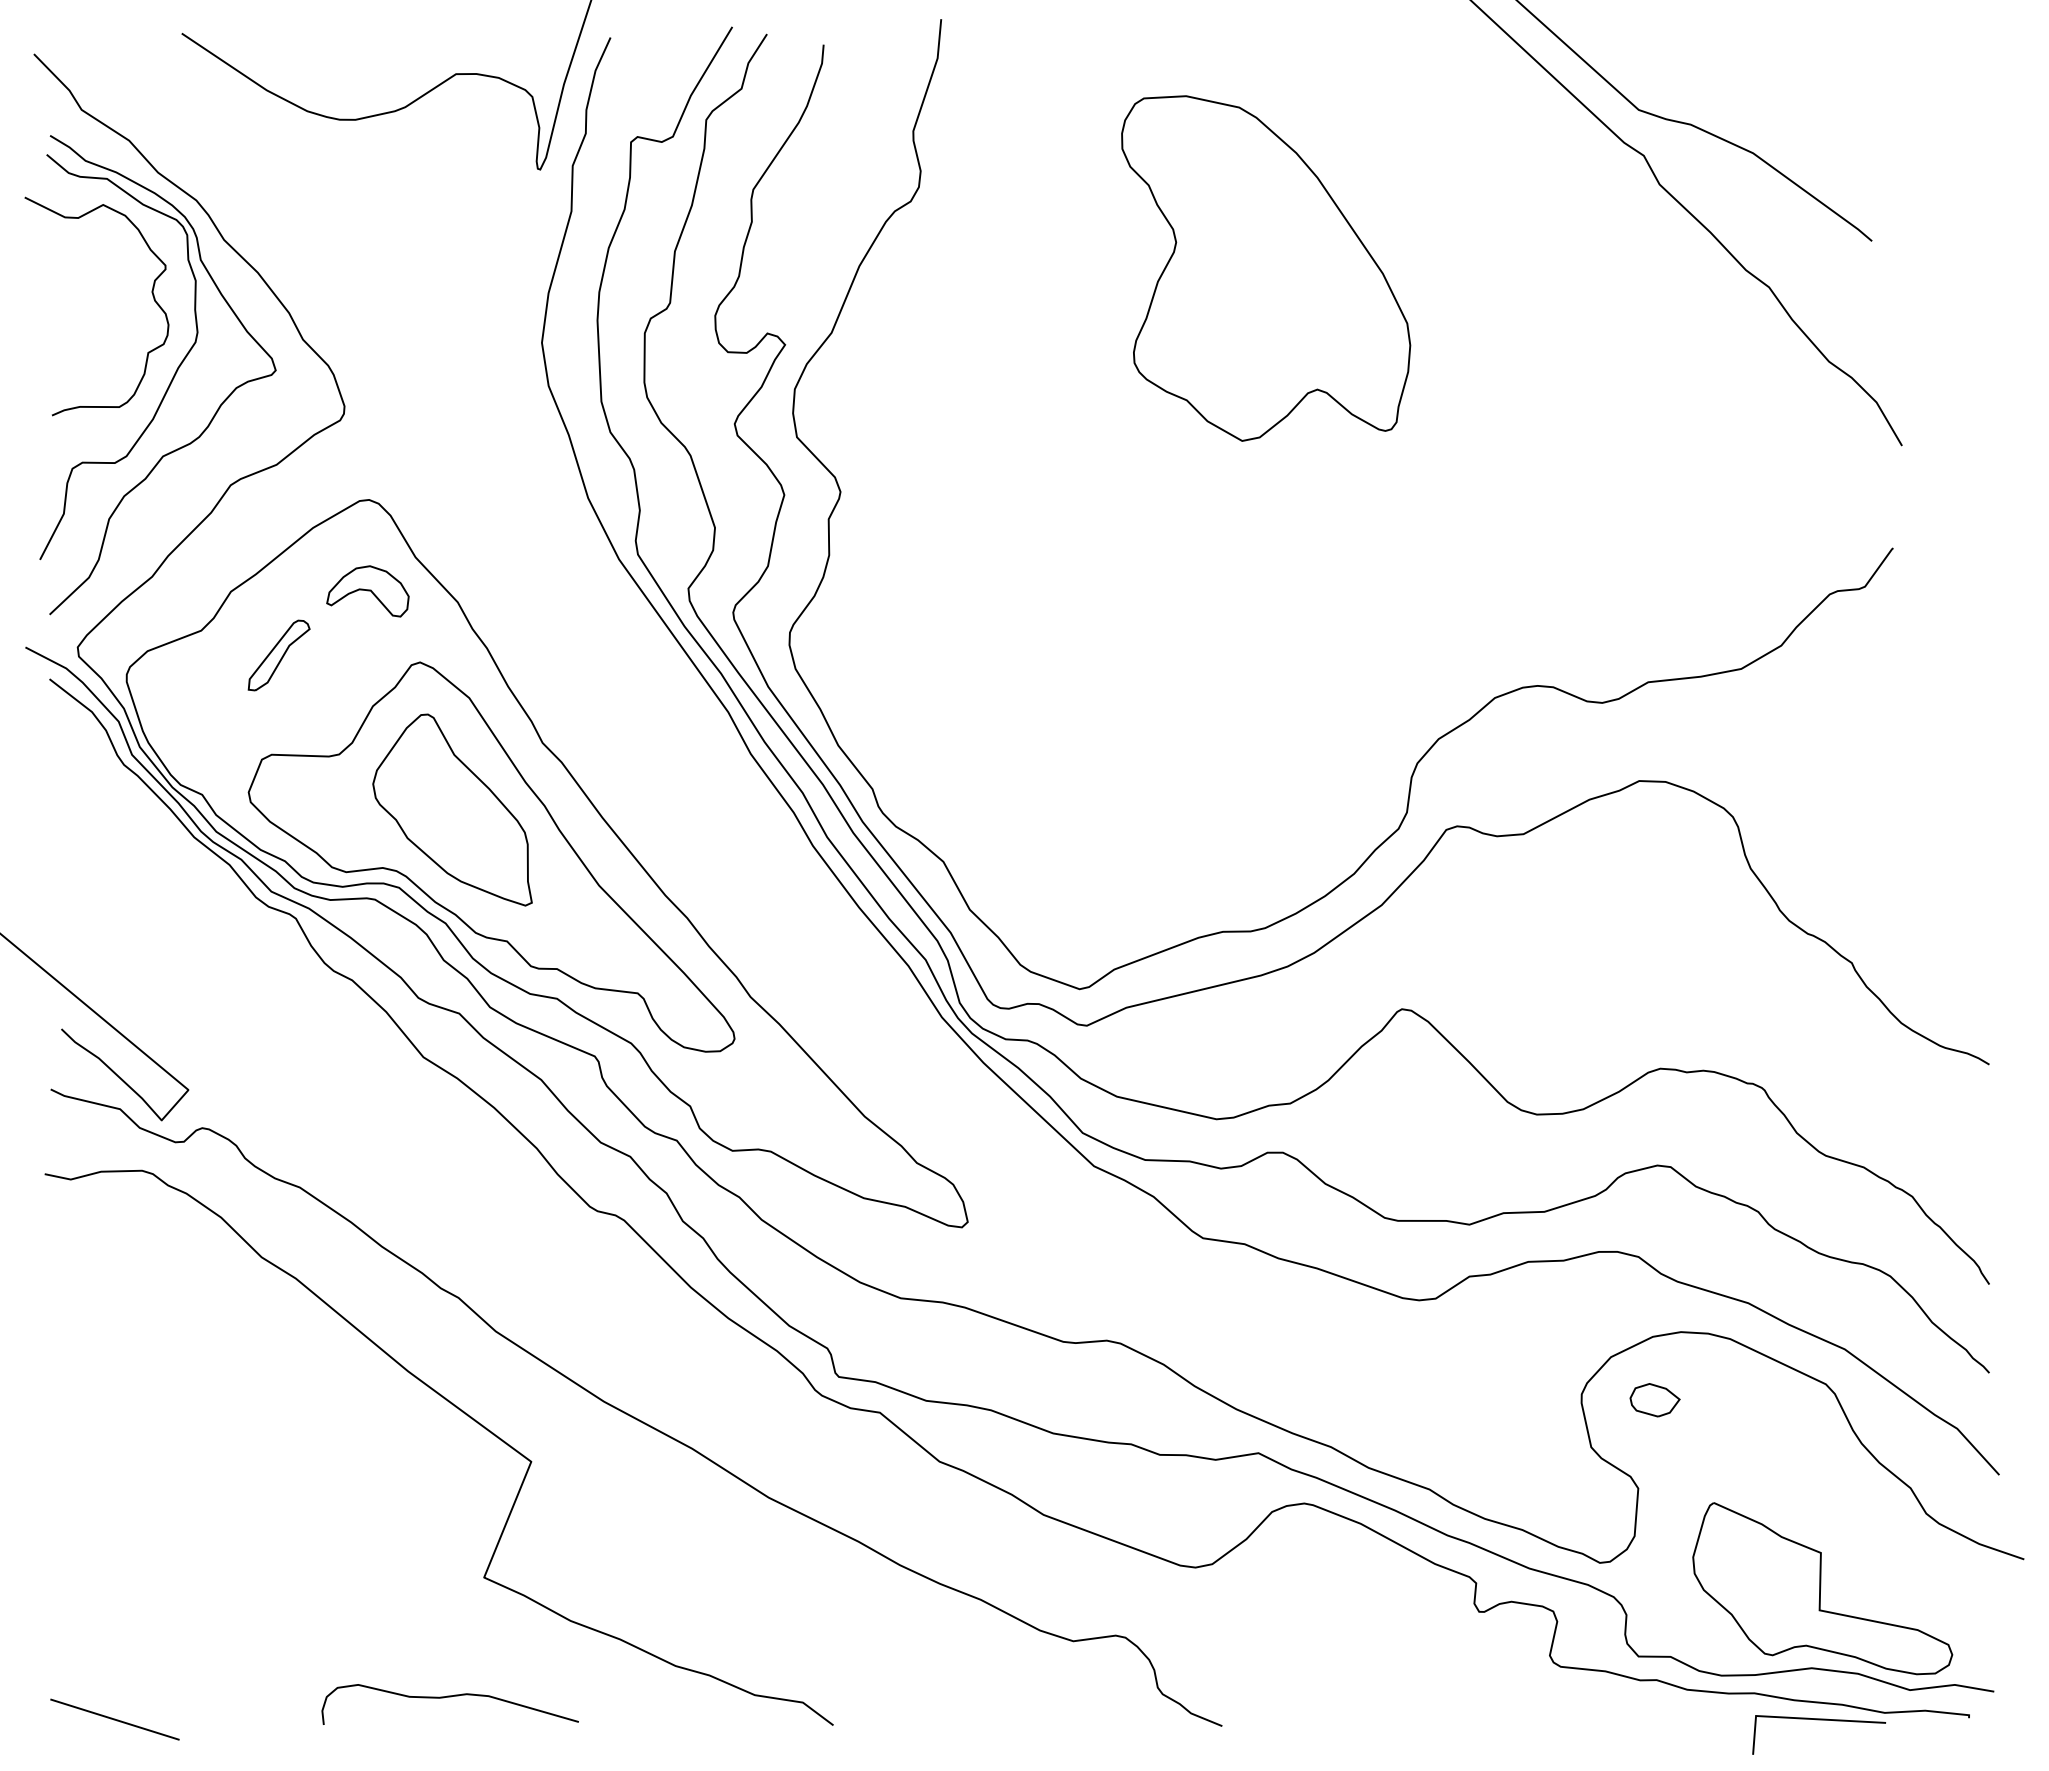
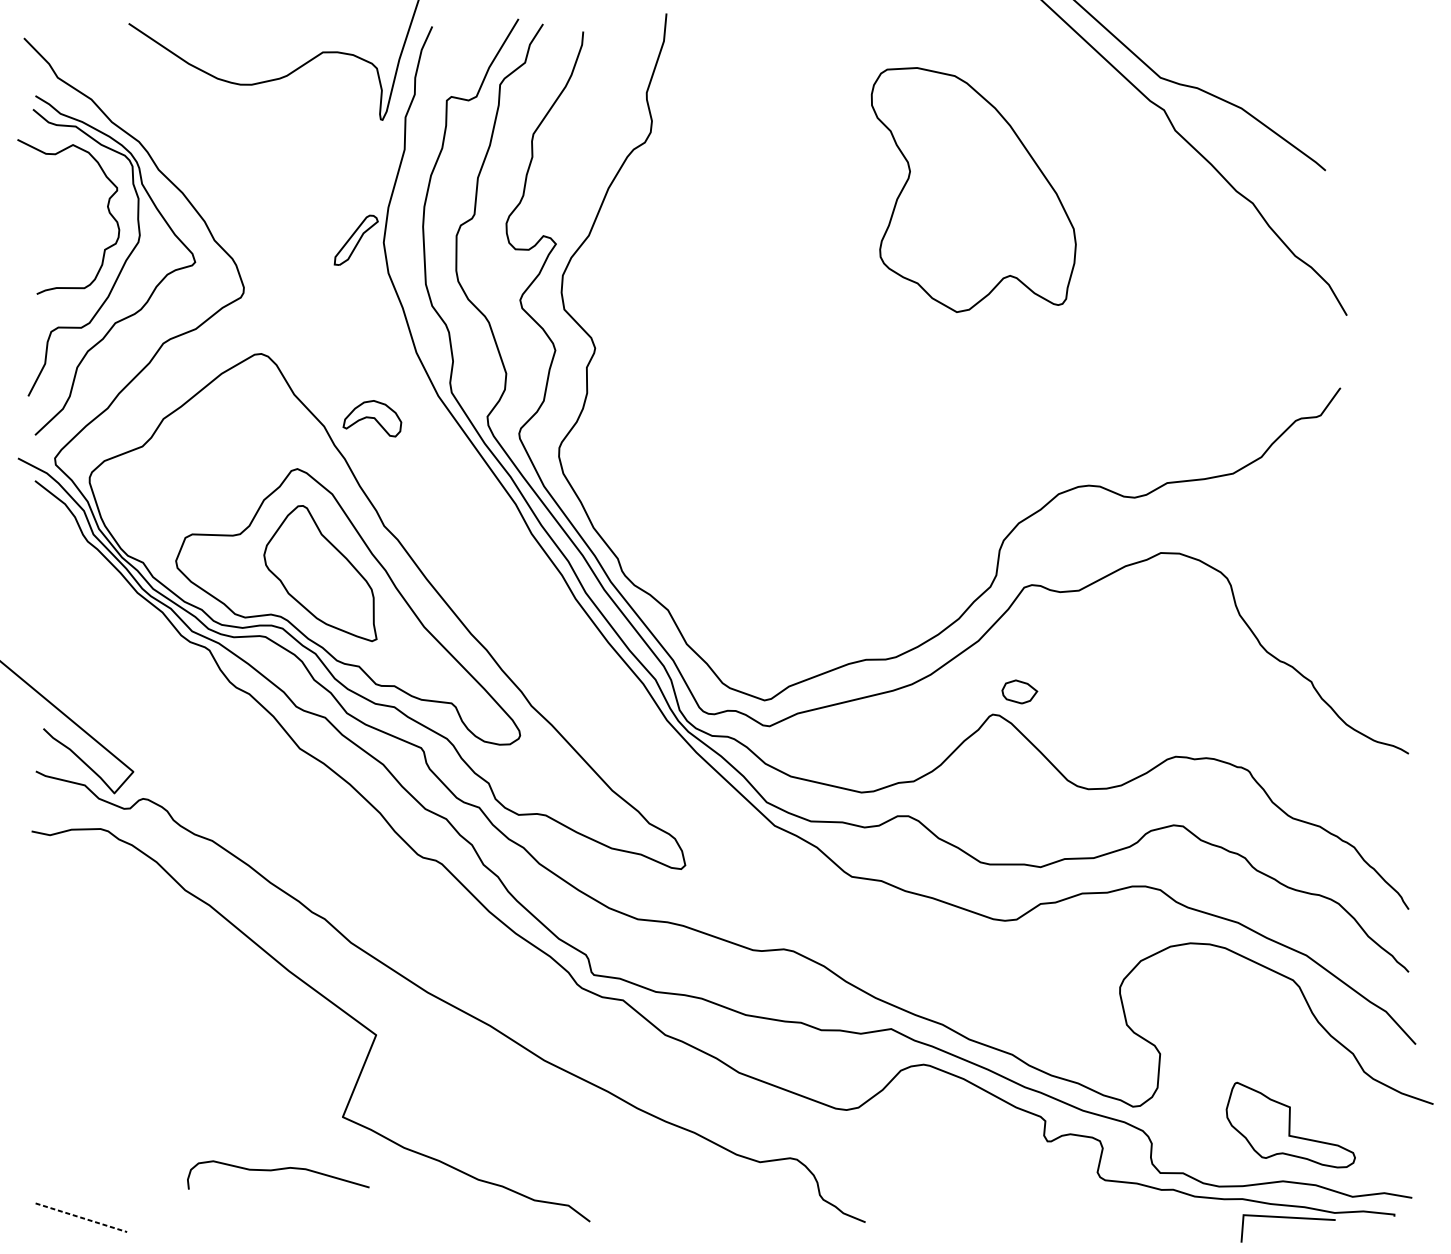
part: (1266, 268) -> (974, 190), moved
part: (367, 591) -> (372, 418), moved
part: (278, 655) -> (355, 240), moved
part: (1654, 1400) -> (1019, 692), moved
part: (1822, 1588) -> (1290, 1124), size x0.7
curve: (449, 1697) -> (277, 1170), moved
line: (114, 1719) -> (81, 1217), solid -> dashed

